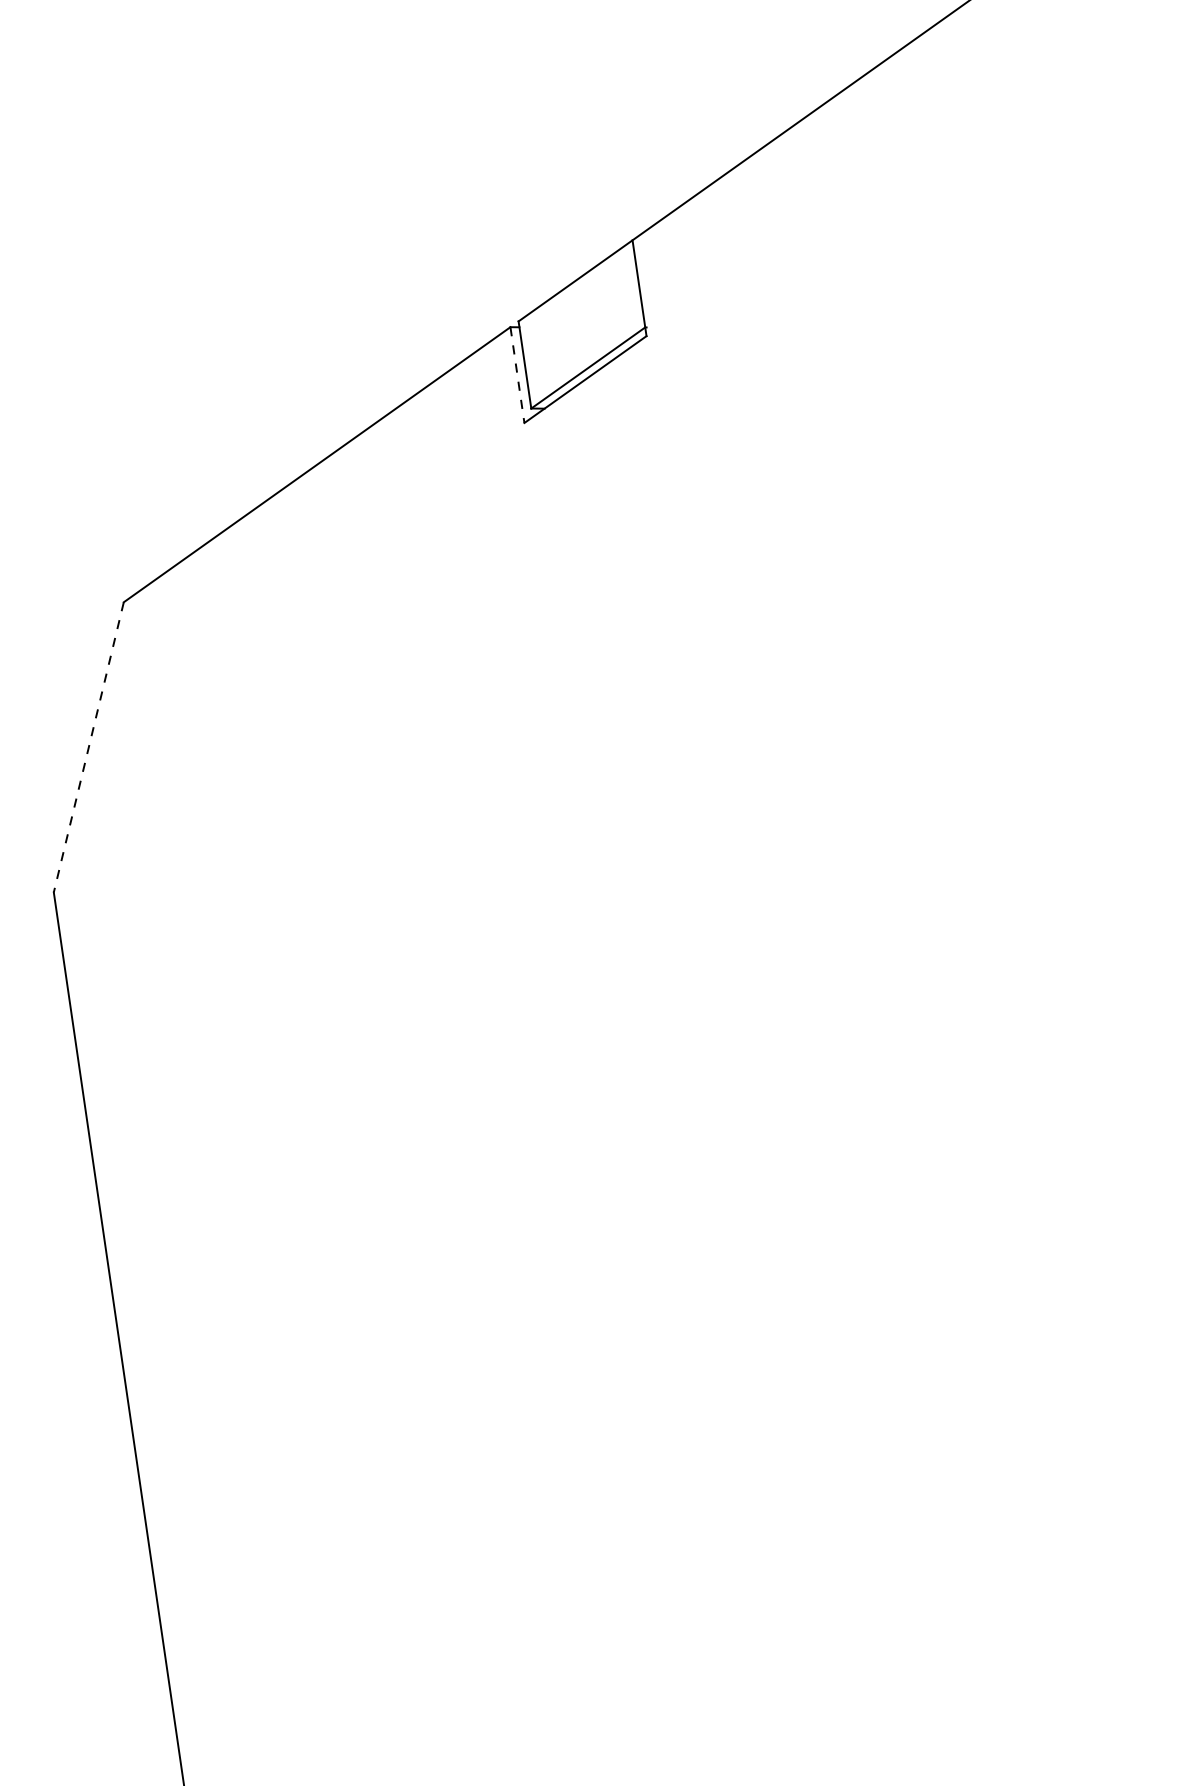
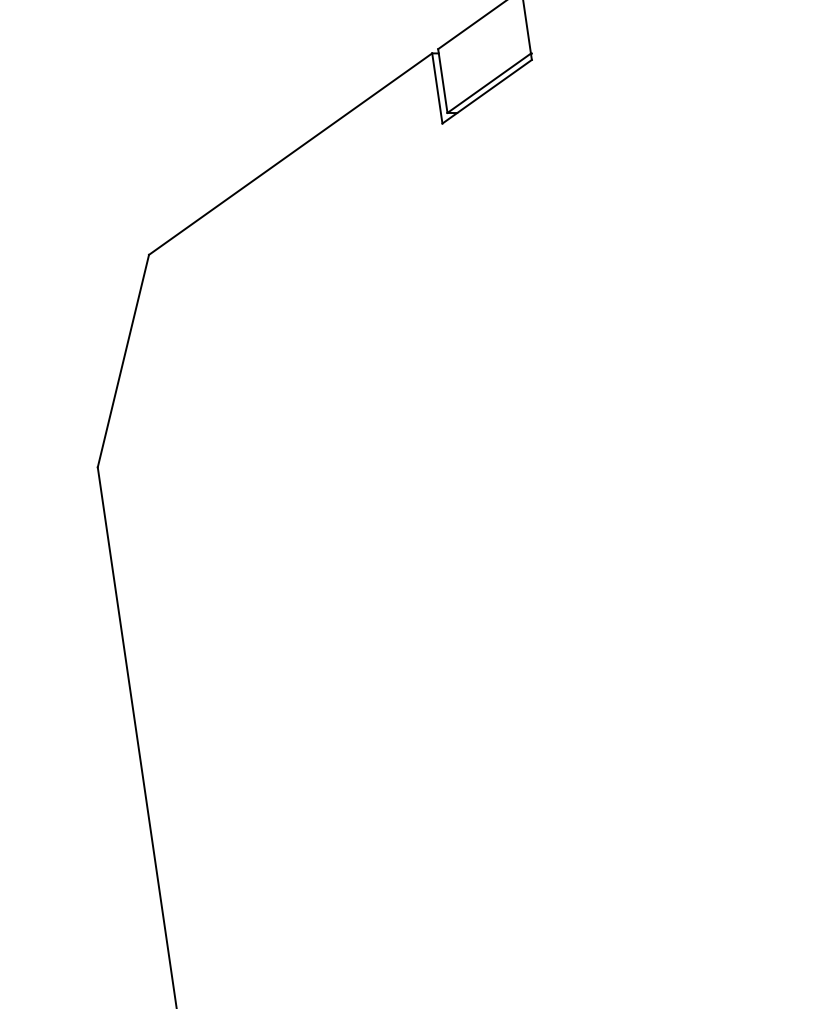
line: (517, 375) -> (437, 88), dashed -> solid
line: (88, 747) -> (123, 361), dashed -> solid

